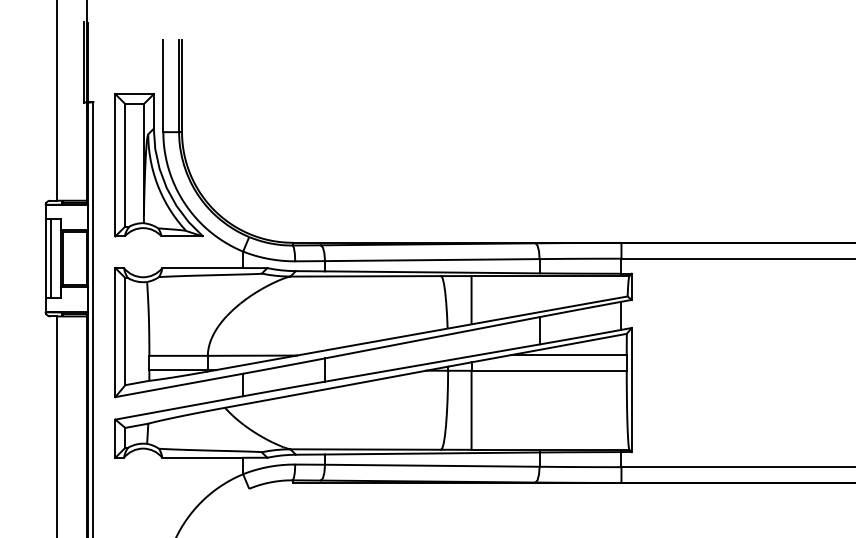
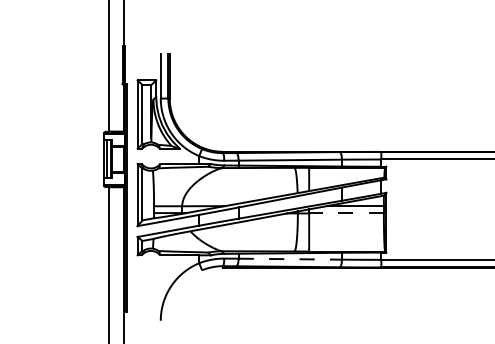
line: (549, 370) -> (346, 213), solid -> dashed
line: (432, 466) -> (290, 259), solid -> dashed

